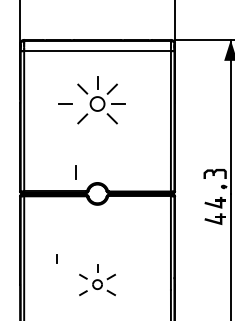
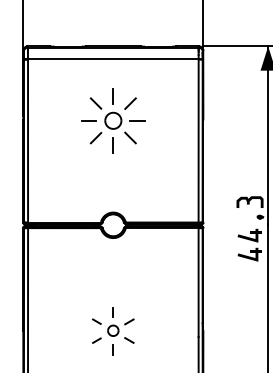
line: (65, 103) -> (88, 120), moved
line: (75, 172) -> (112, 145), moved
line: (56, 258) -> (112, 349), moved

